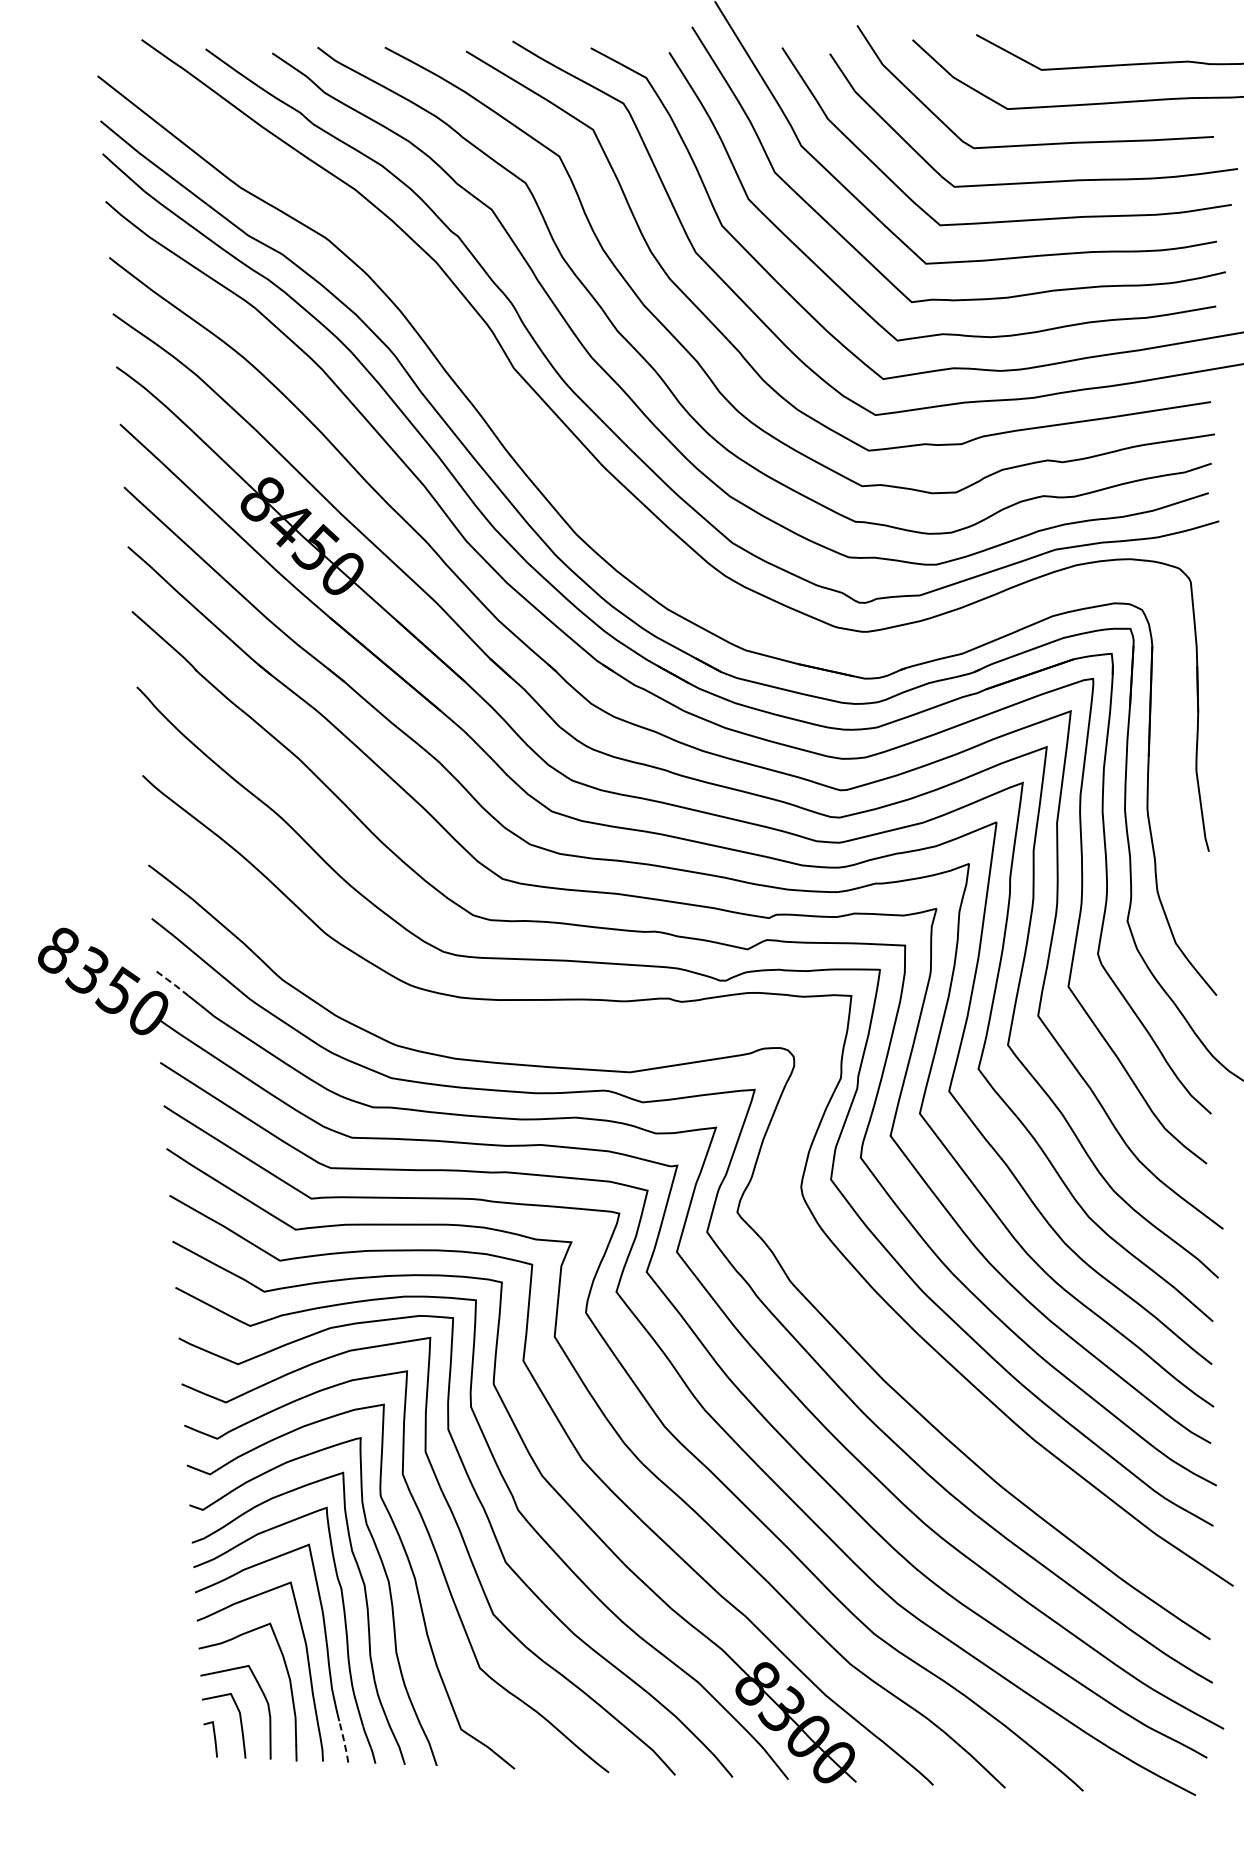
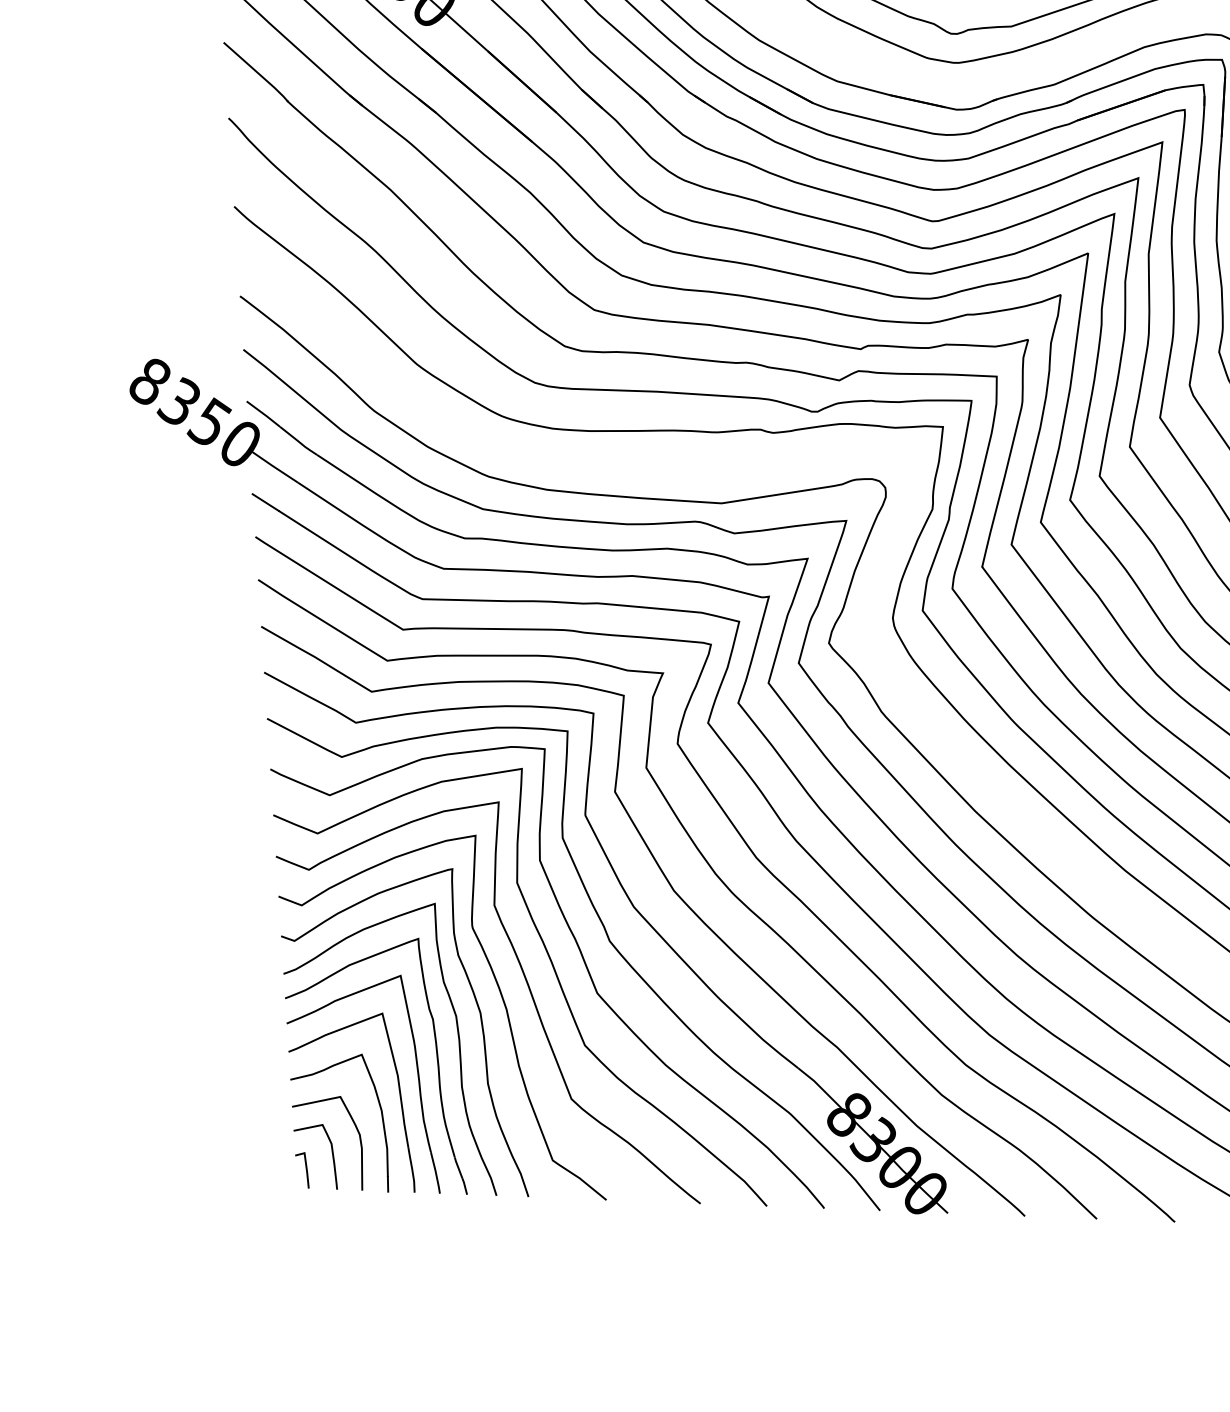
line: (172, 983) -> (264, 414), dashed -> solid
line: (344, 1741) -> (436, 1172), dashed -> solid

